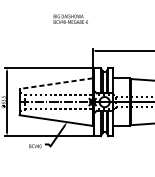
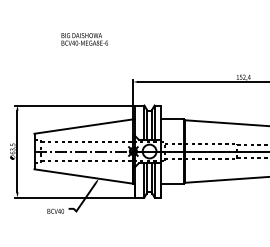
text: (70, 19) -> (84, 39), moved
line: (55, 83) -> (83, 126), dashed -> solid

